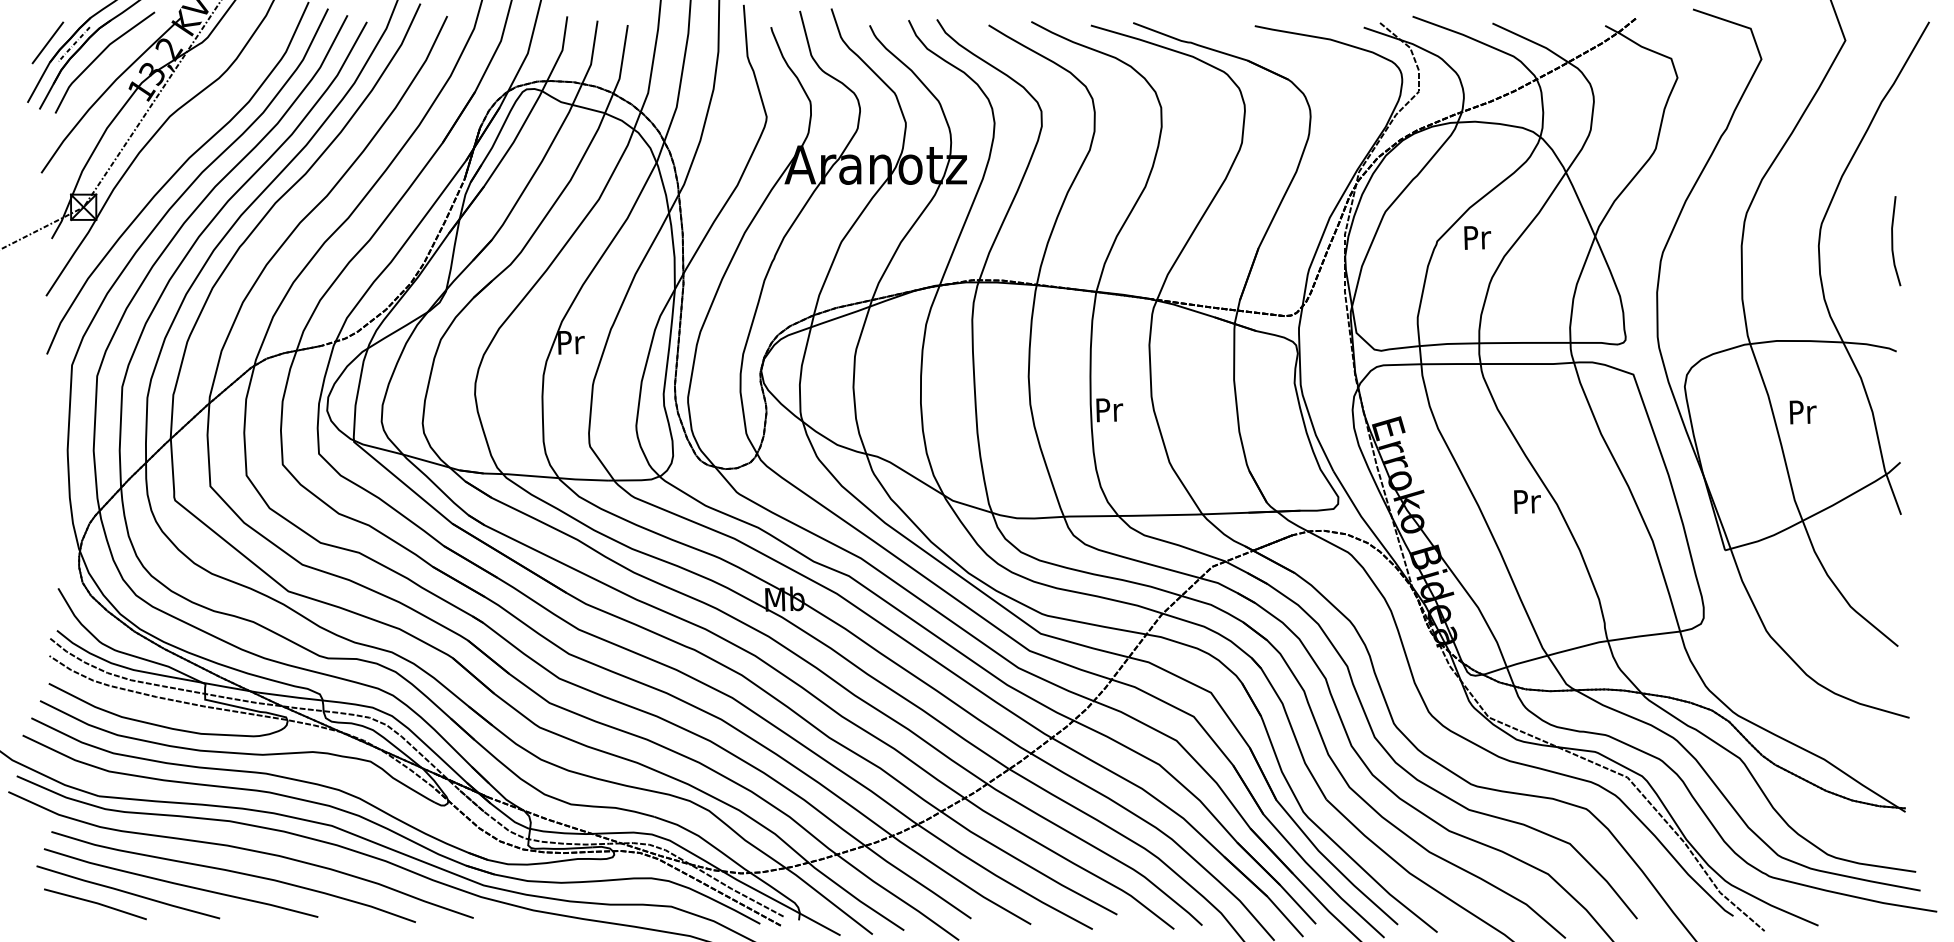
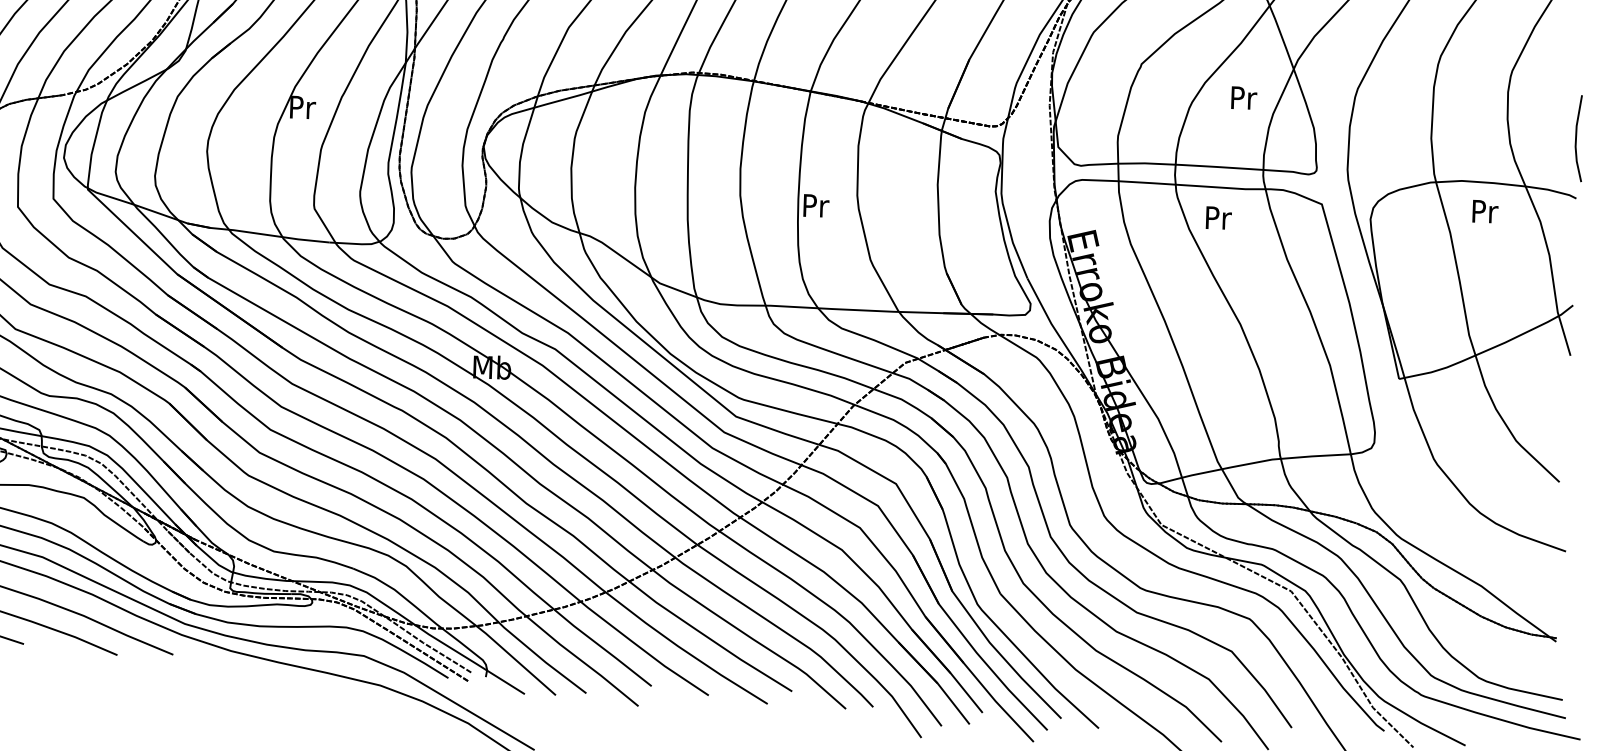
text: (1477, 237) -> (1243, 97), moved
line: (1893, 241) -> (1577, 138), moved
text: (1802, 412) -> (1484, 211), moved
text: (1527, 501) -> (1218, 217), moved

